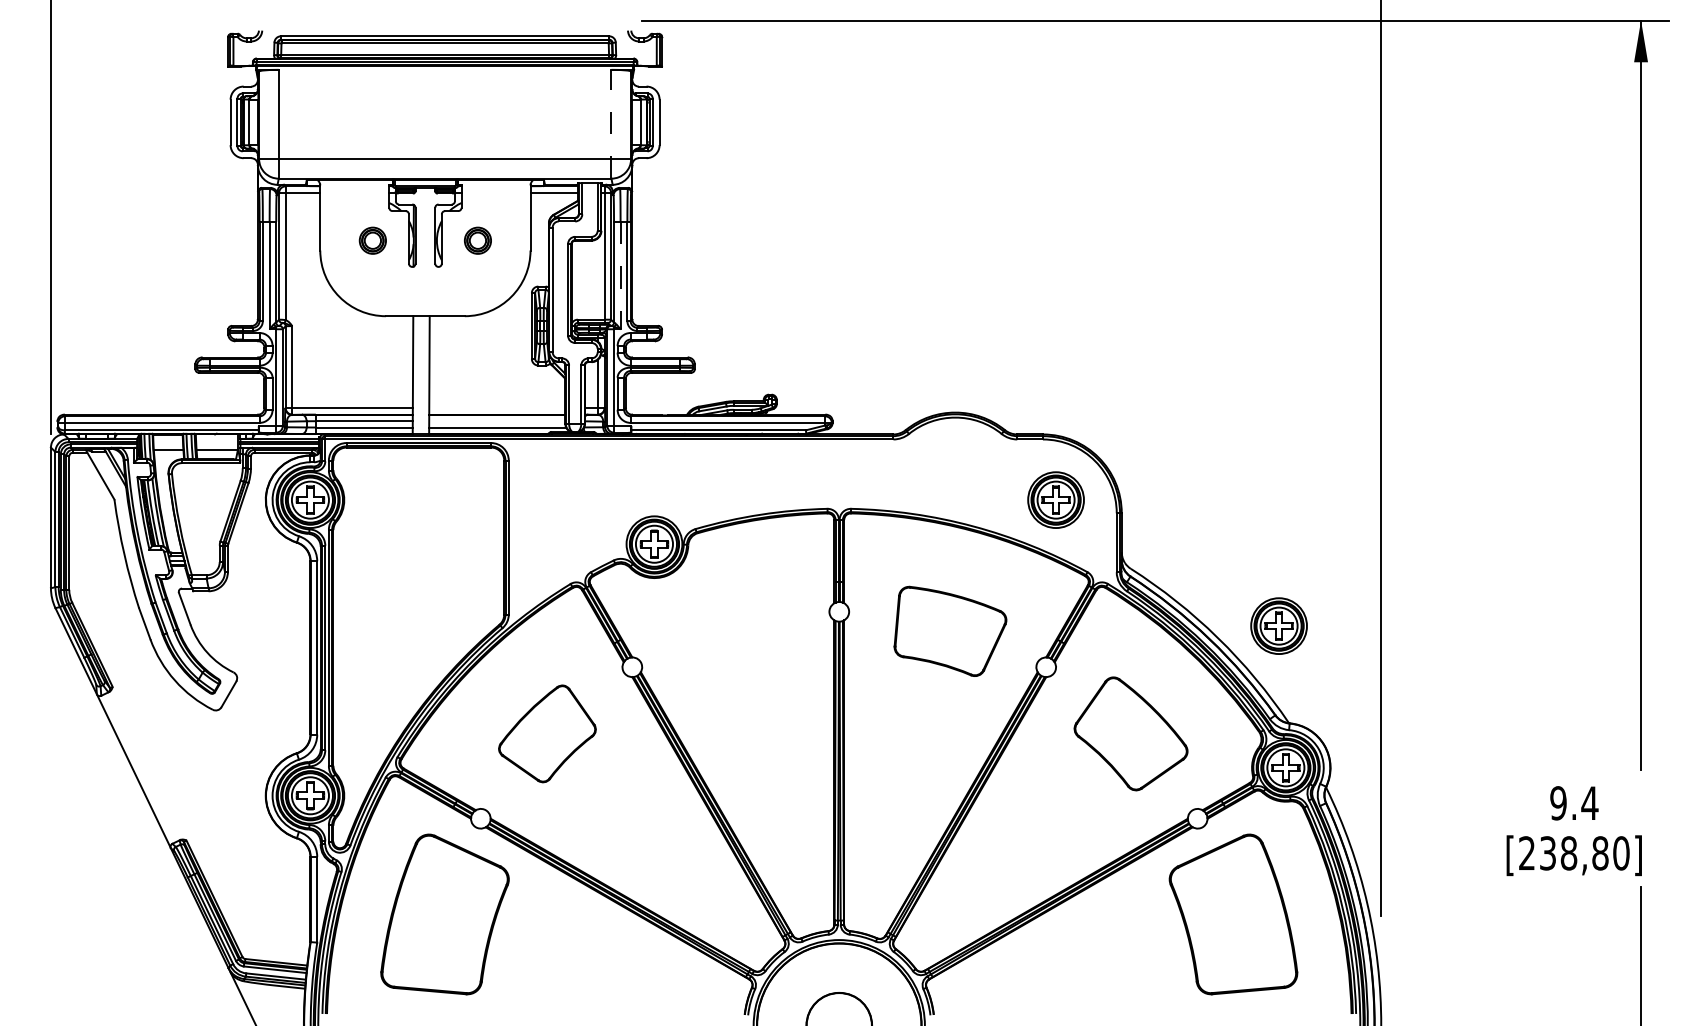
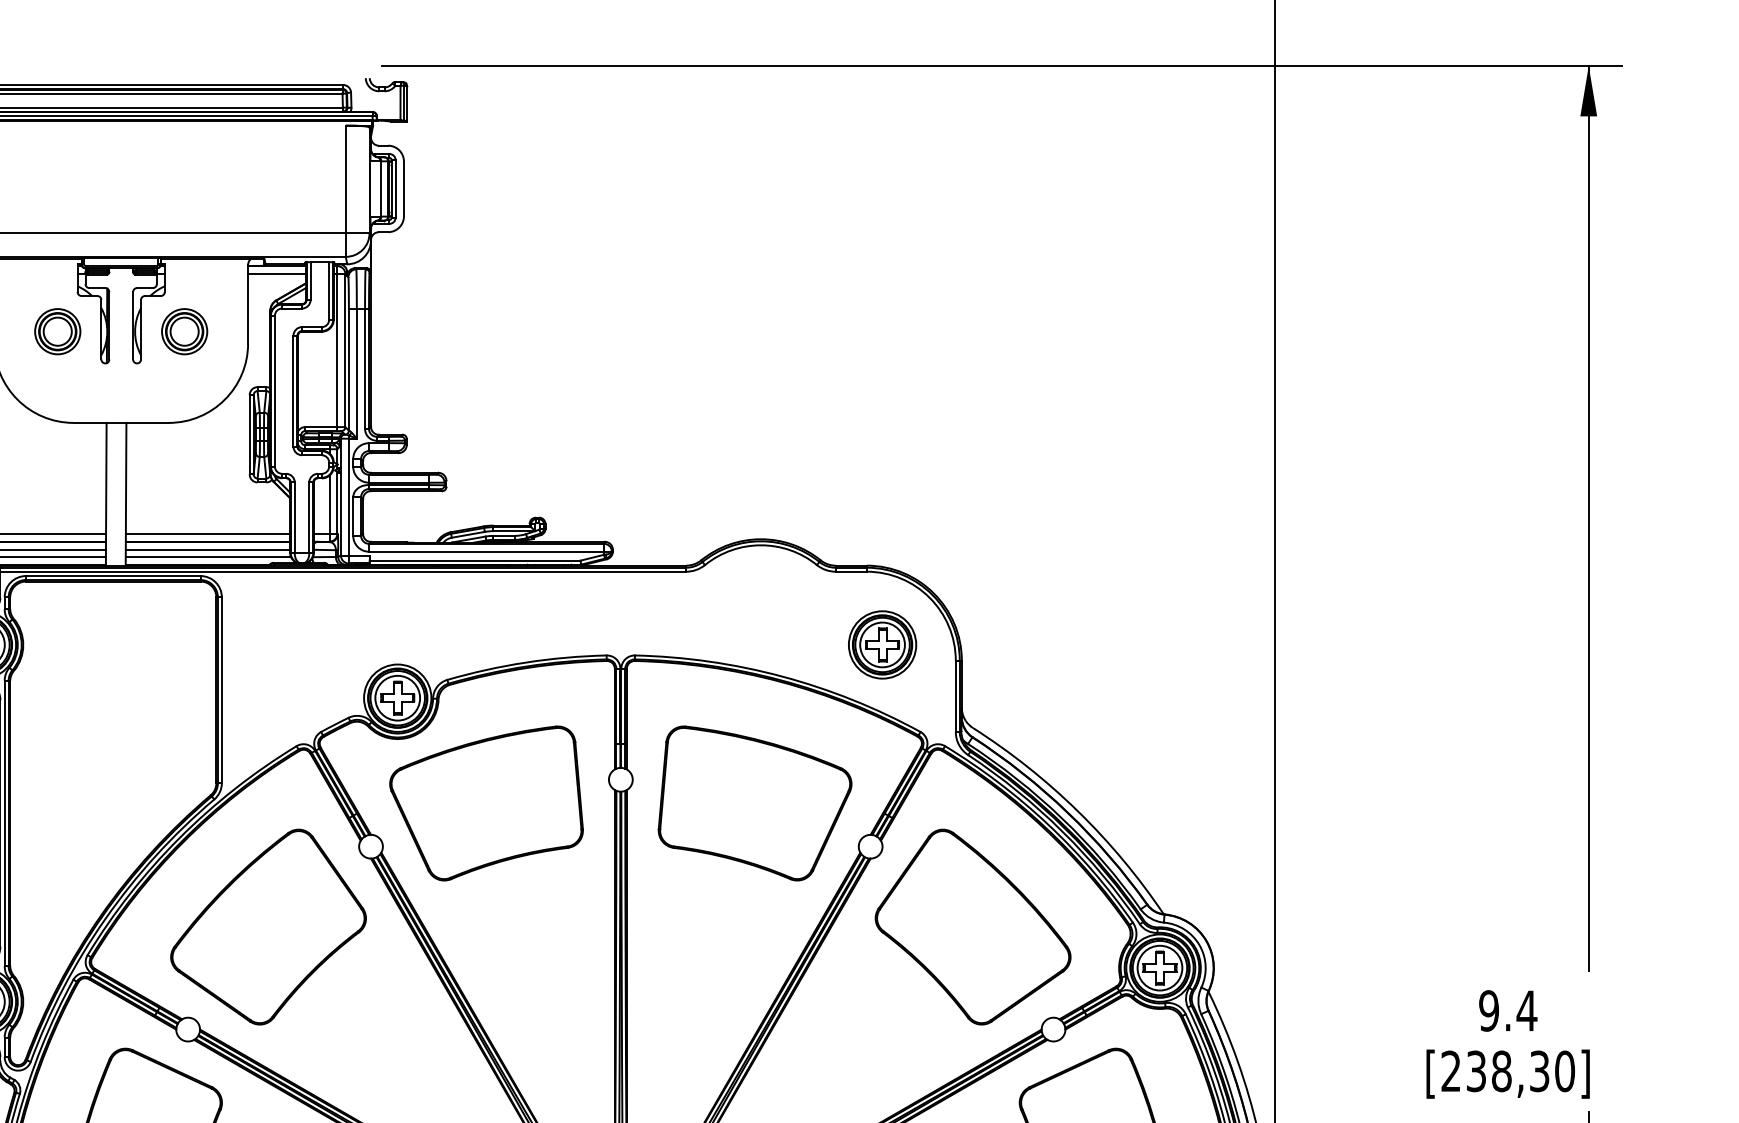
line: (611, 123) -> (345, 190), dashed -> solid
part: (372, 240) -> (57, 331), size x1.43
part: (477, 240) -> (184, 331), size x1.43
line: (620, 275) -> (356, 373), dashed -> solid
line: (497, 408) -> (208, 534), added
line: (497, 421) -> (208, 550), added
part: (1278, 625) -> (1151, 796), removed
part: (727, 631) -> (485, 803), added
part: (950, 631) -> (755, 803), size x1.43
part: (547, 733) -> (268, 926), size x1.67
part: (1130, 733) -> (972, 926), size x1.43
text: (1600, 853) -> (1539, 1071), [238,80] -> [238,30]

